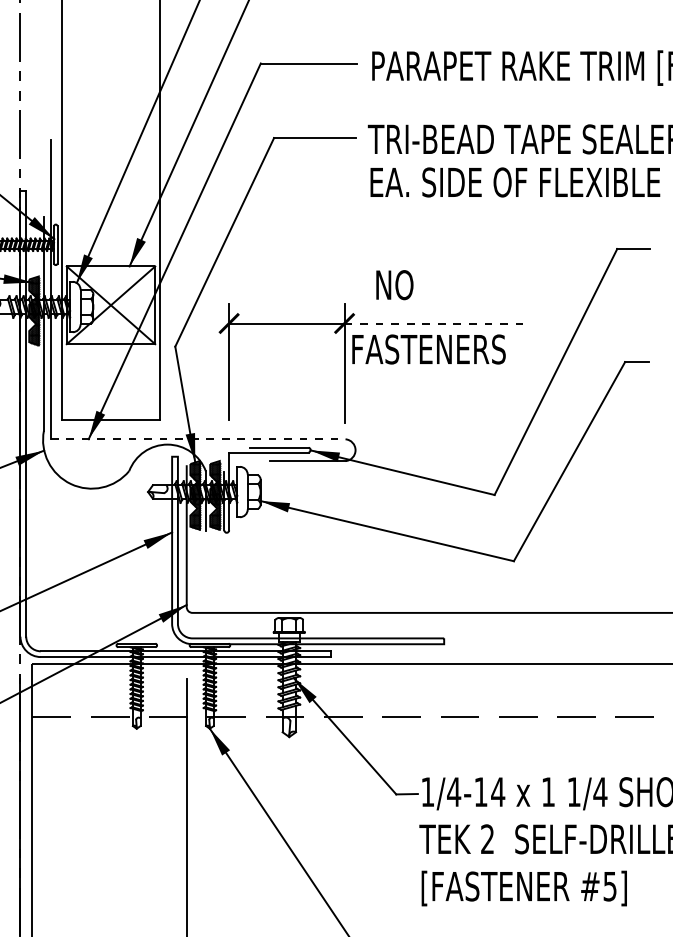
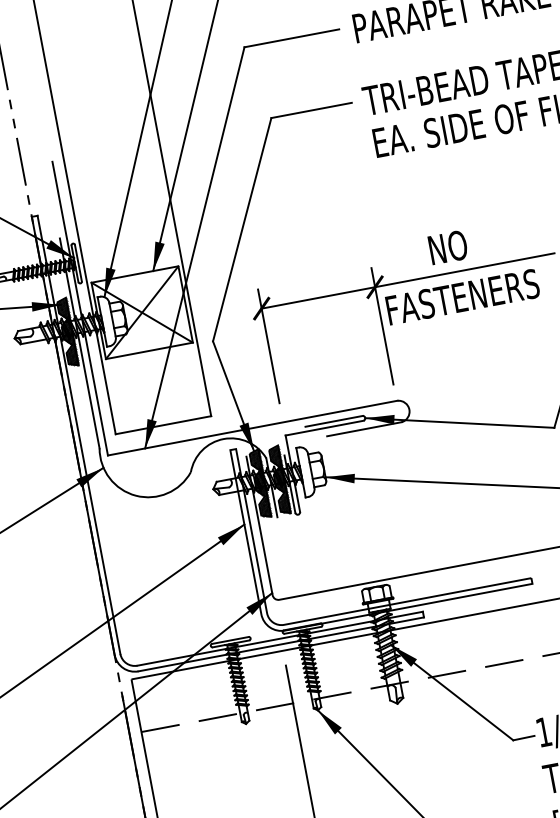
text: (394, 285) -> (447, 247), moved
line: (436, 323) -> (465, 270), dashed -> solid
line: (198, 439) -> (253, 428), dashed -> solid

